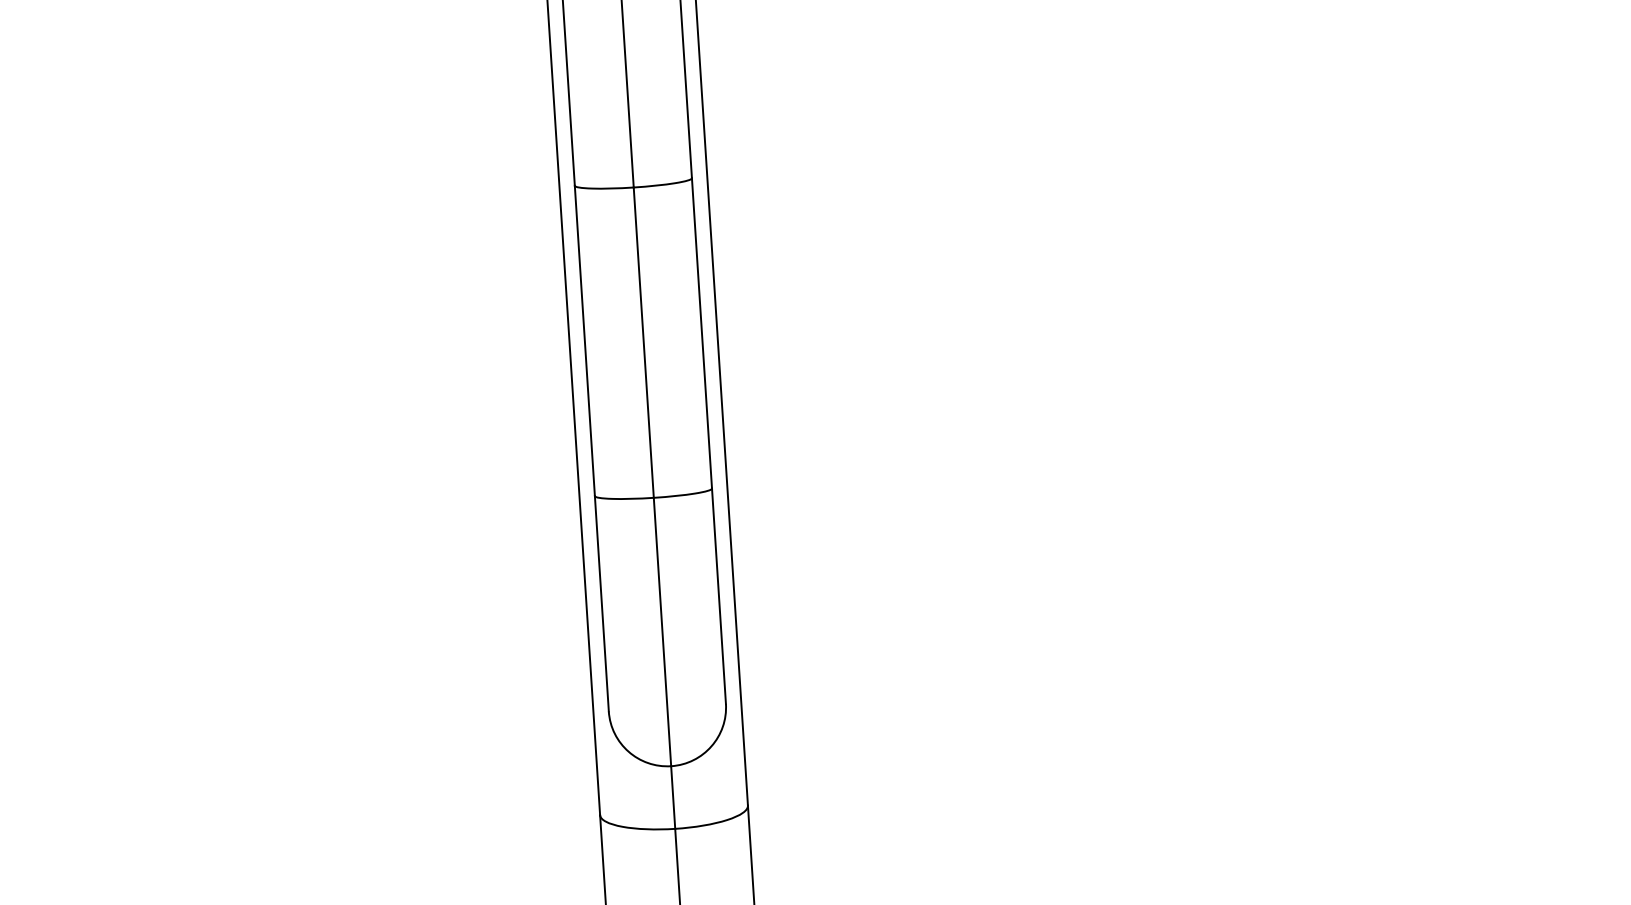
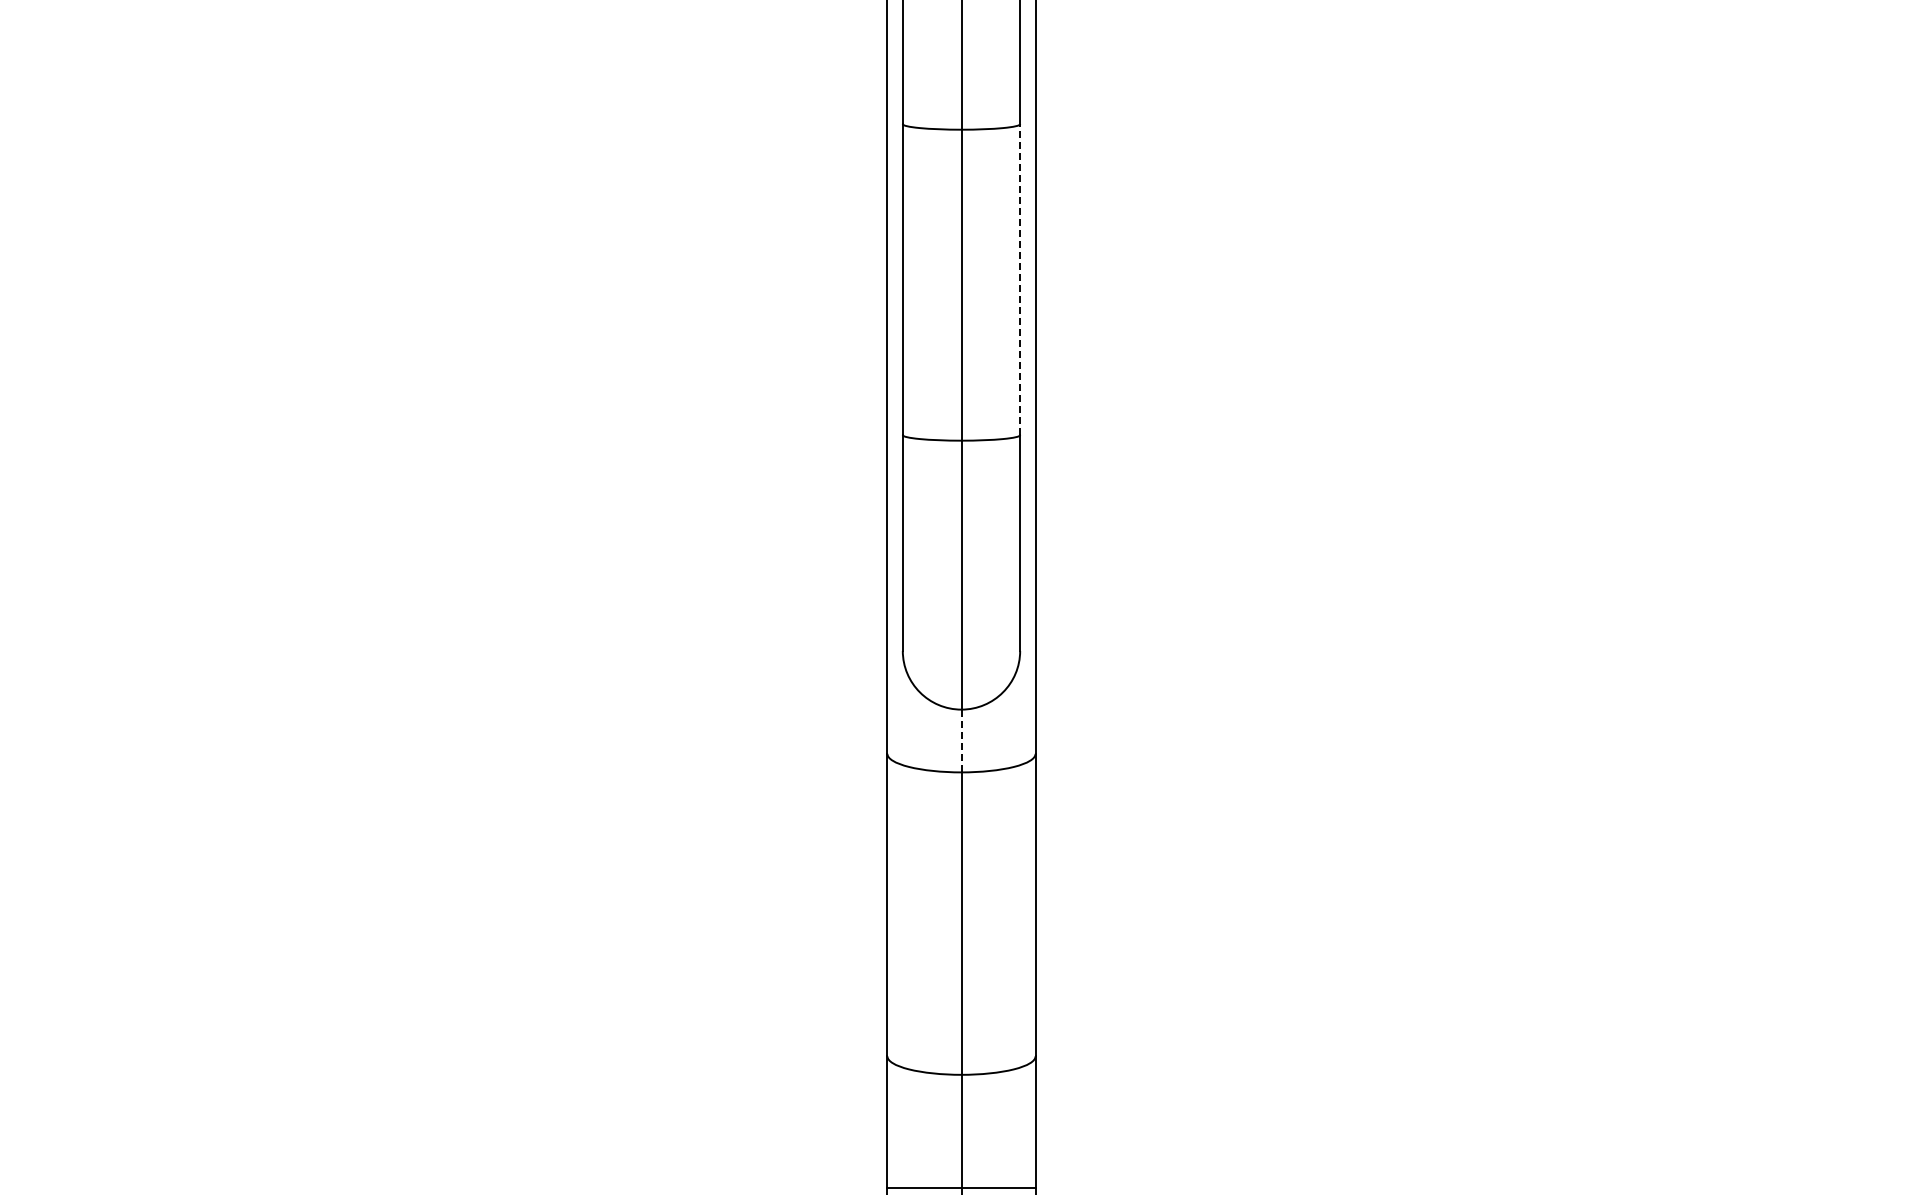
line: (702, 333) -> (1020, 279), solid -> dashed
line: (673, 797) -> (961, 740), solid -> dashed

